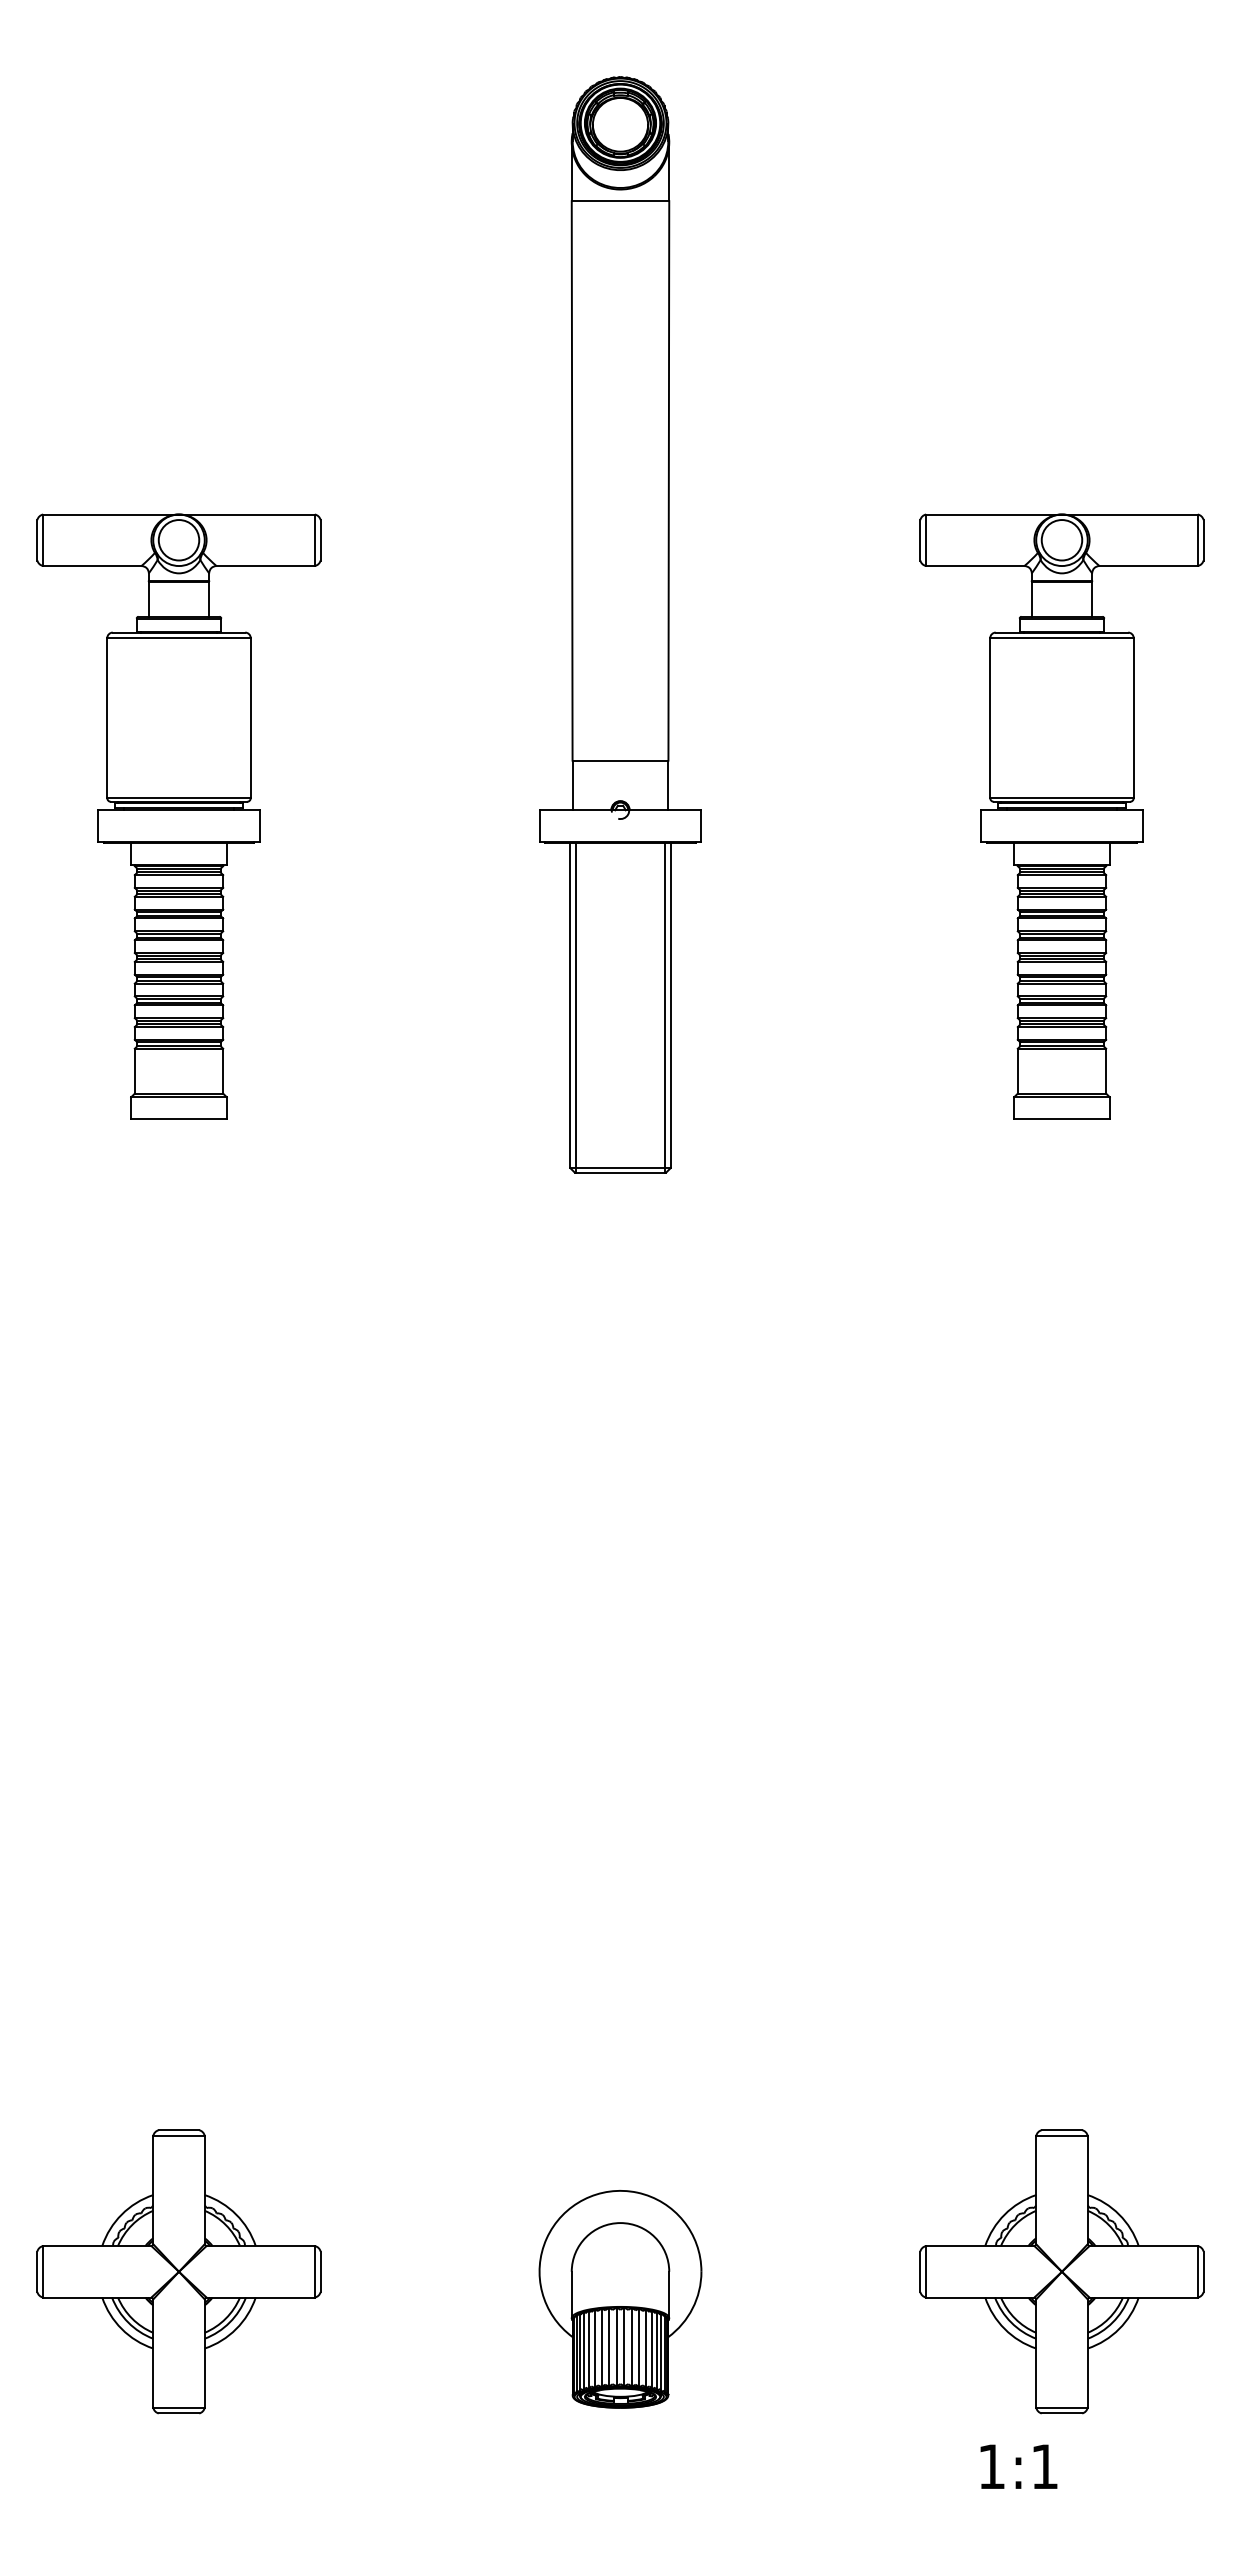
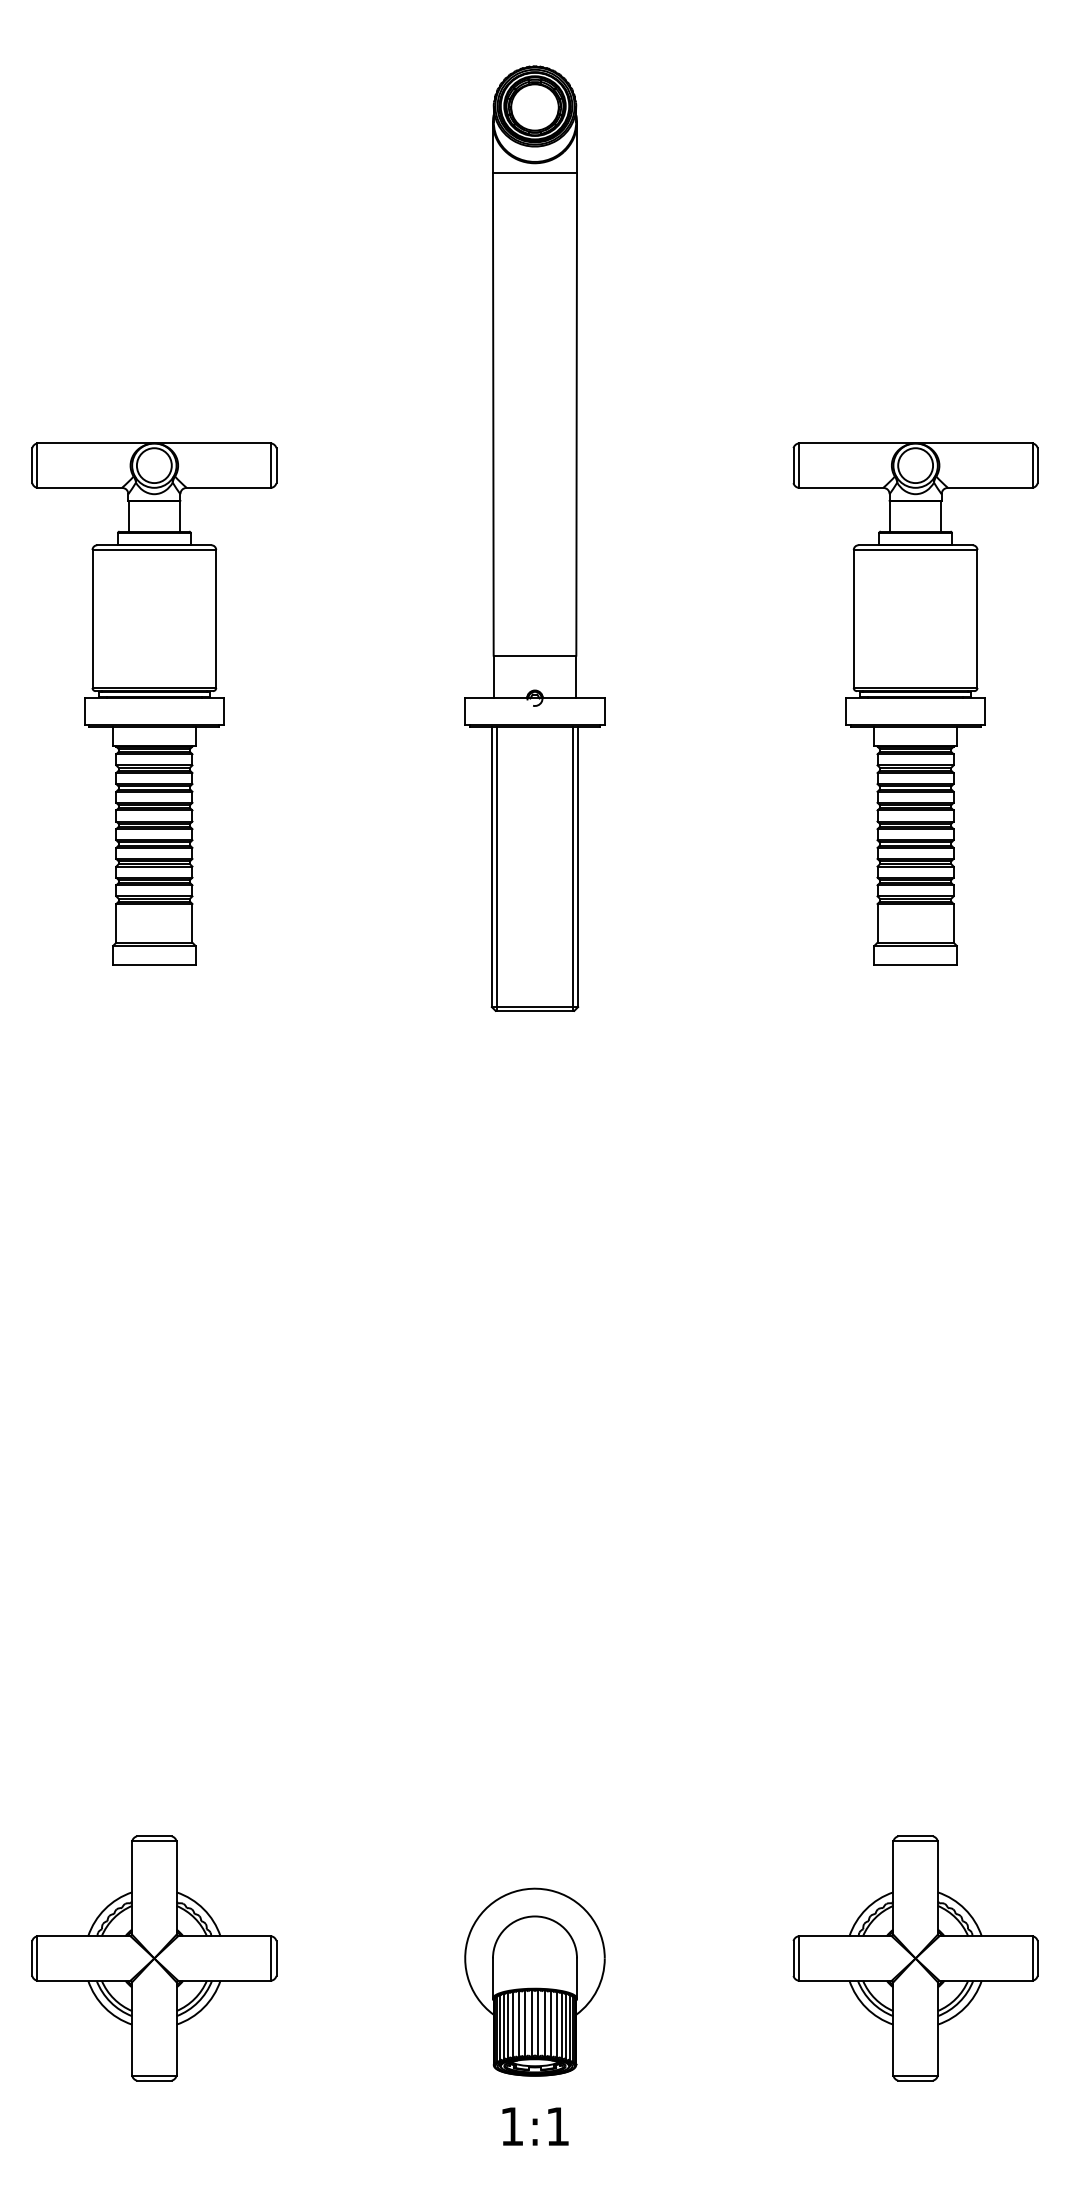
text: (1018, 2466) -> (535, 2126), moved

